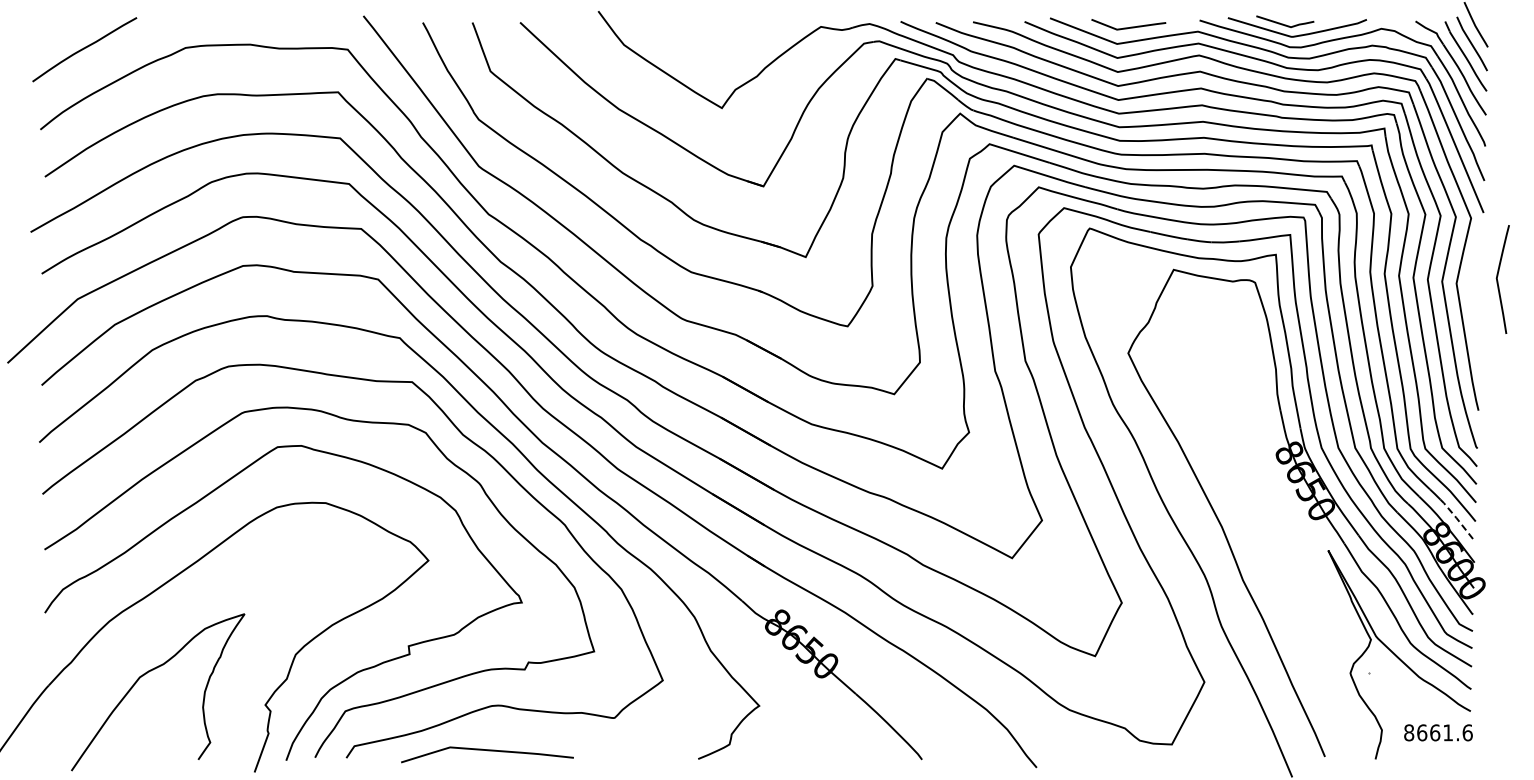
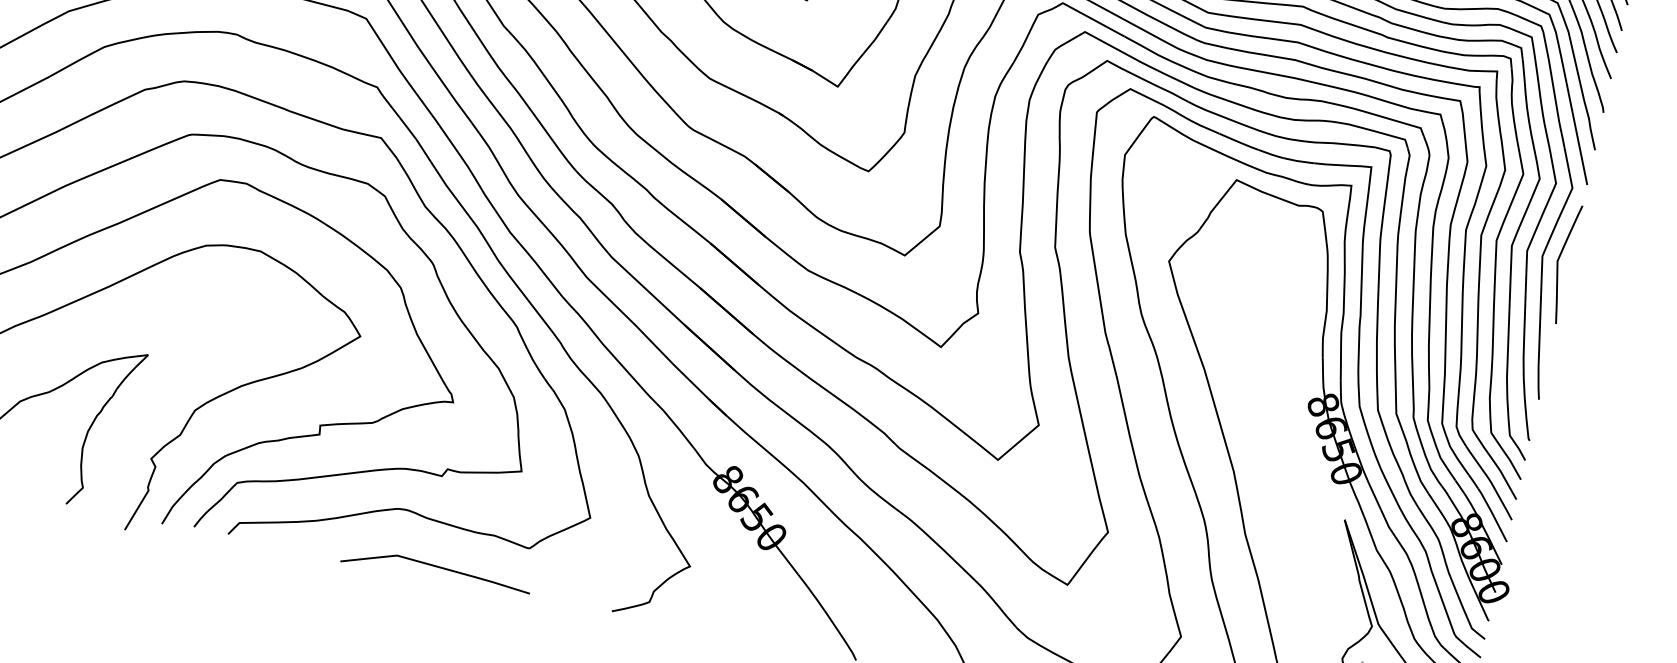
curve: (1498, 280) -> (1558, 263), moved
line: (1457, 519) -> (1492, 513), dashed -> solid
curve: (487, 751) -> (437, 568), moved

